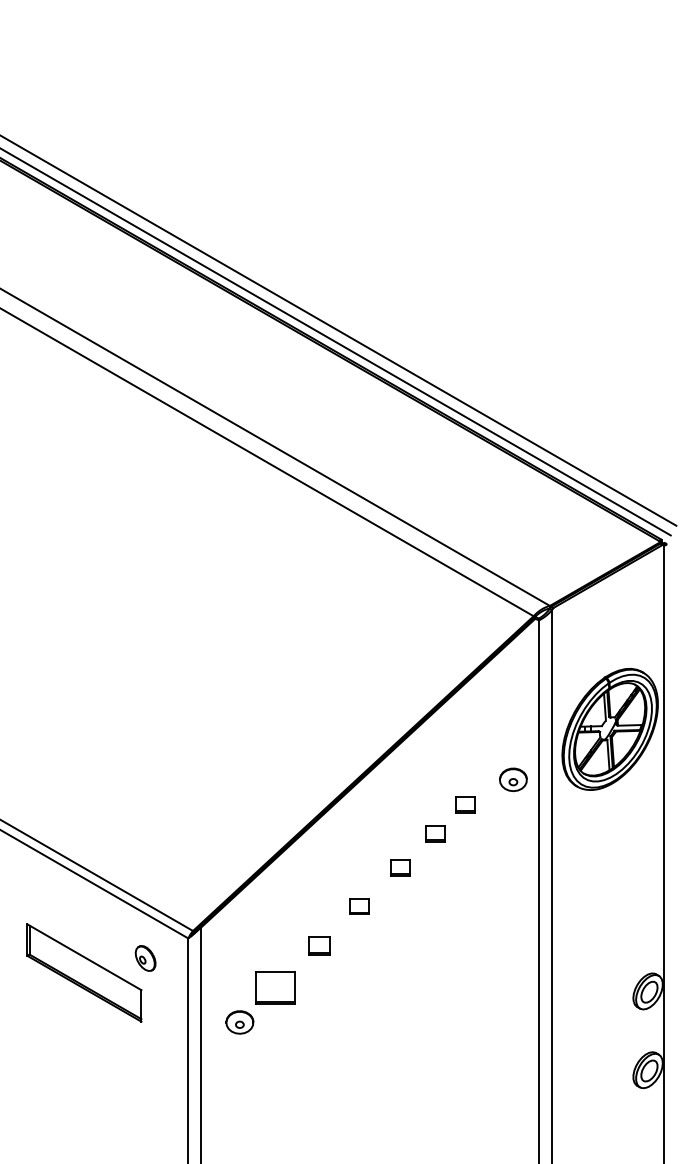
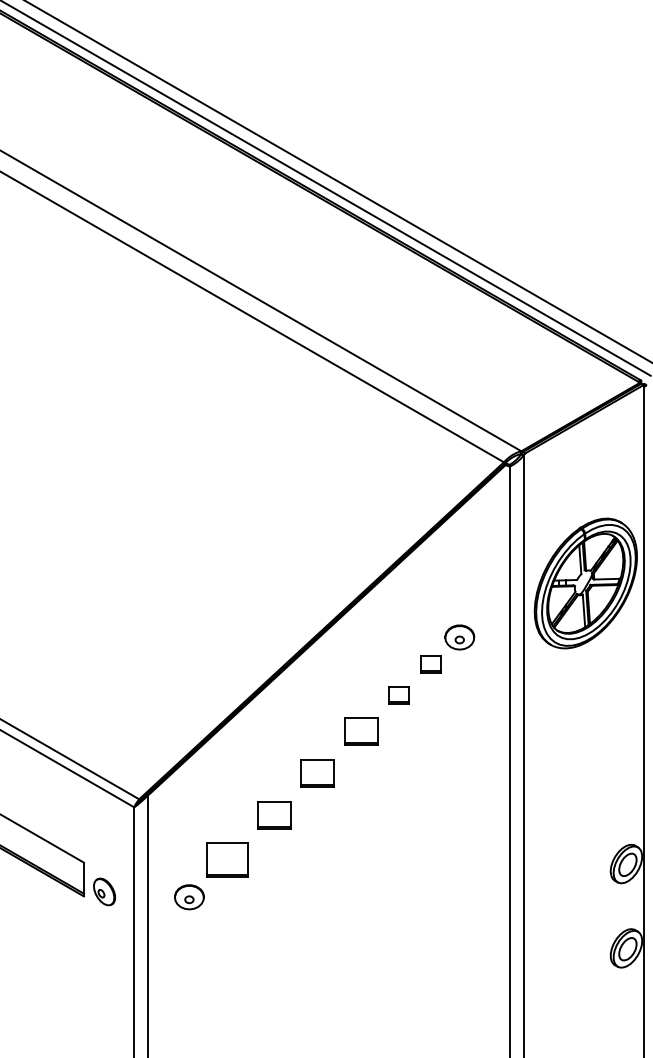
part: (513, 779) -> (459, 637), moved
part: (400, 867) -> (361, 731), size x1.67
part: (359, 906) -> (317, 773), size x1.67
part: (319, 945) -> (274, 814), size x1.43
part: (145, 958) -> (104, 891), moved

